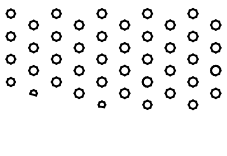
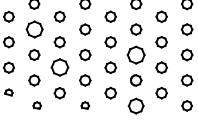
part: (55, 36) -> (33, 29), size x1.6
part: (147, 58) -> (136, 54), size x1.6
part: (78, 70) -> (59, 67), size x1.6
part: (58, 104) -> (36, 105), added
part: (147, 104) -> (136, 105), size x1.6

